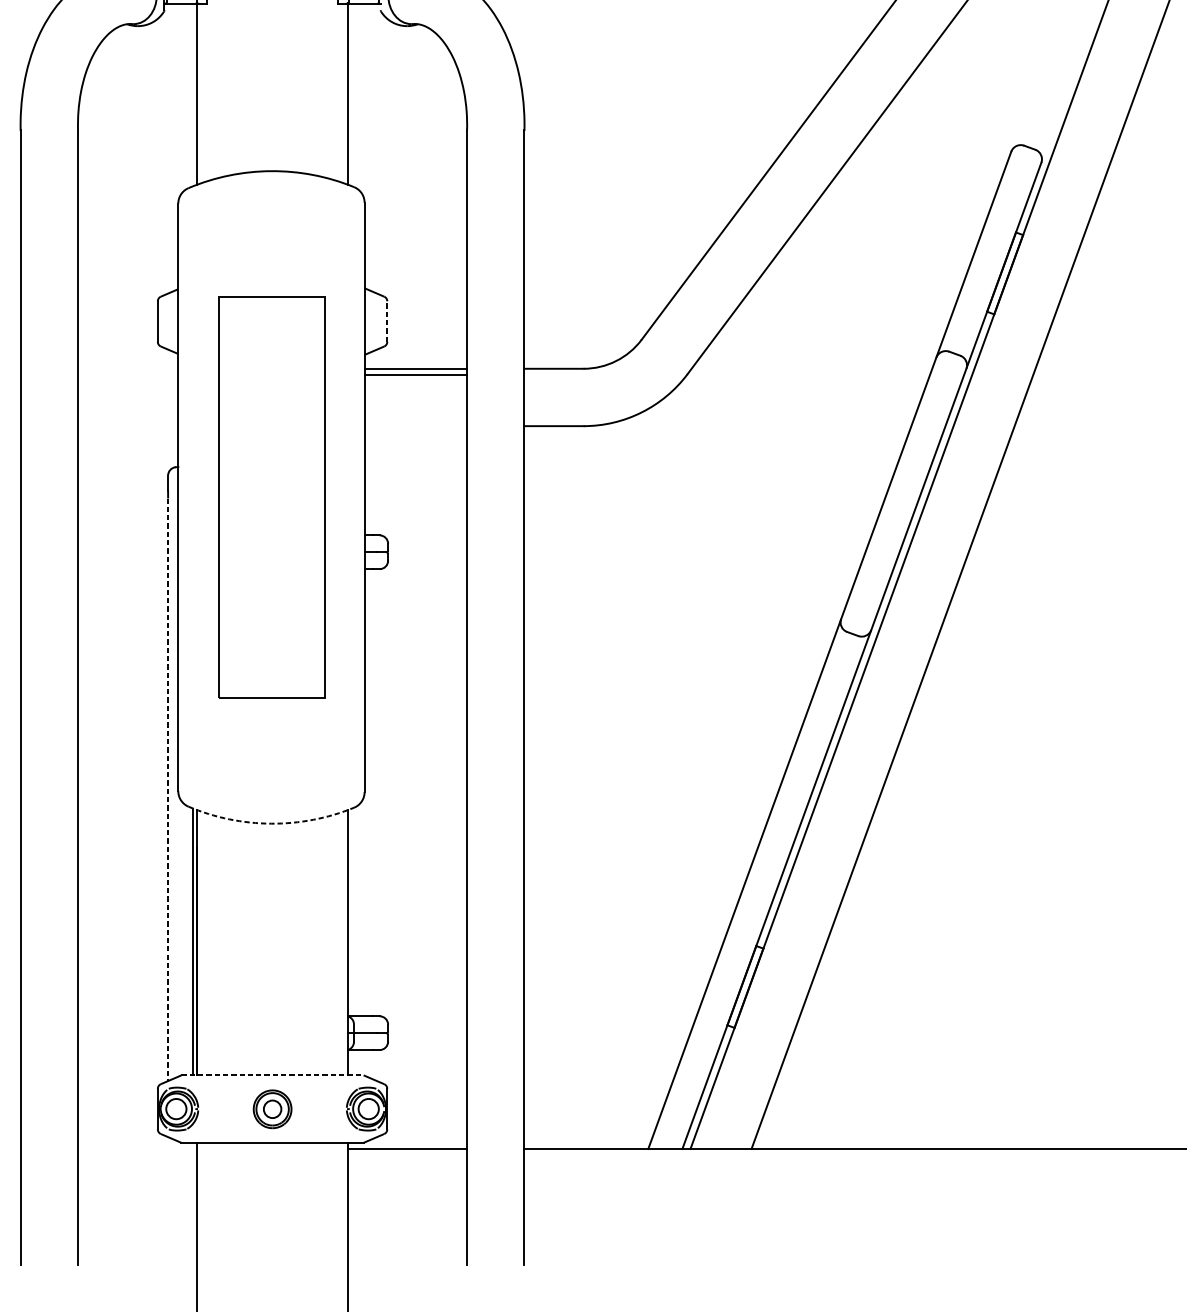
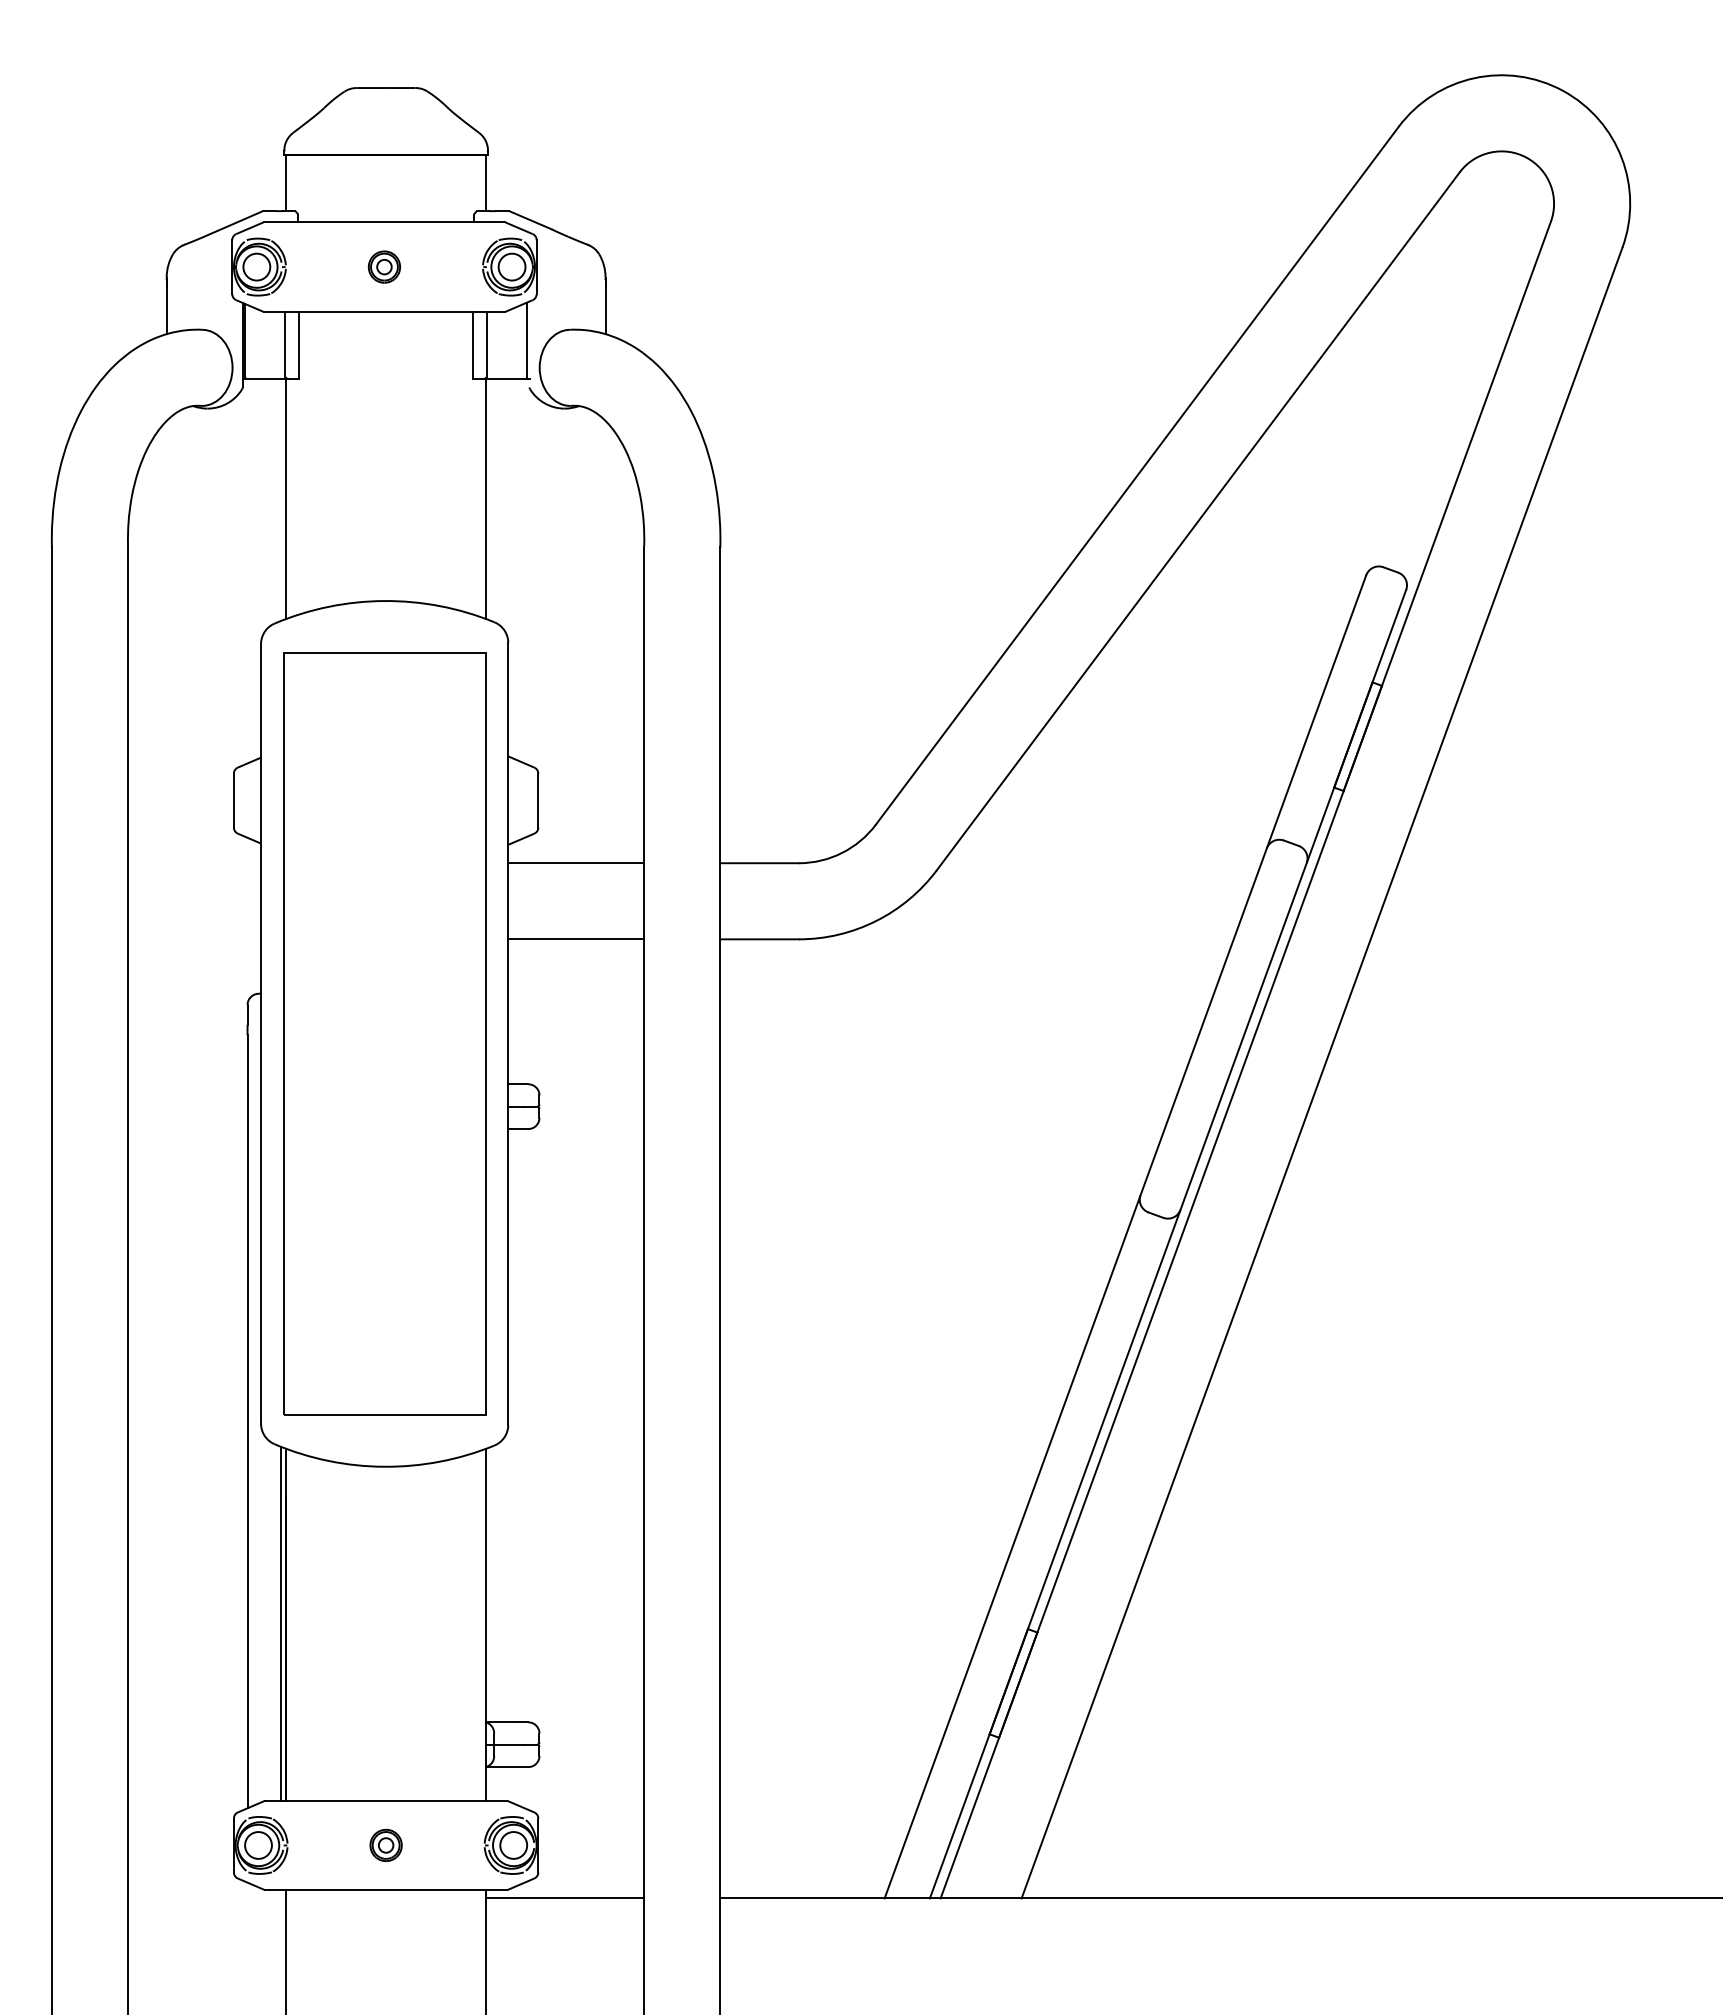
line: (387, 321) -> (538, 800), dashed -> solid
line: (416, 375) -> (576, 939), moved
part: (271, 497) -> (384, 1033), size x1.43
line: (168, 790) -> (247, 1422), dashed -> solid
arc: (271, 823) -> (384, 1466), dashed -> solid
line: (272, 1075) -> (386, 1800), dashed -> solid
part: (272, 1108) -> (385, 1844), size x0.62

